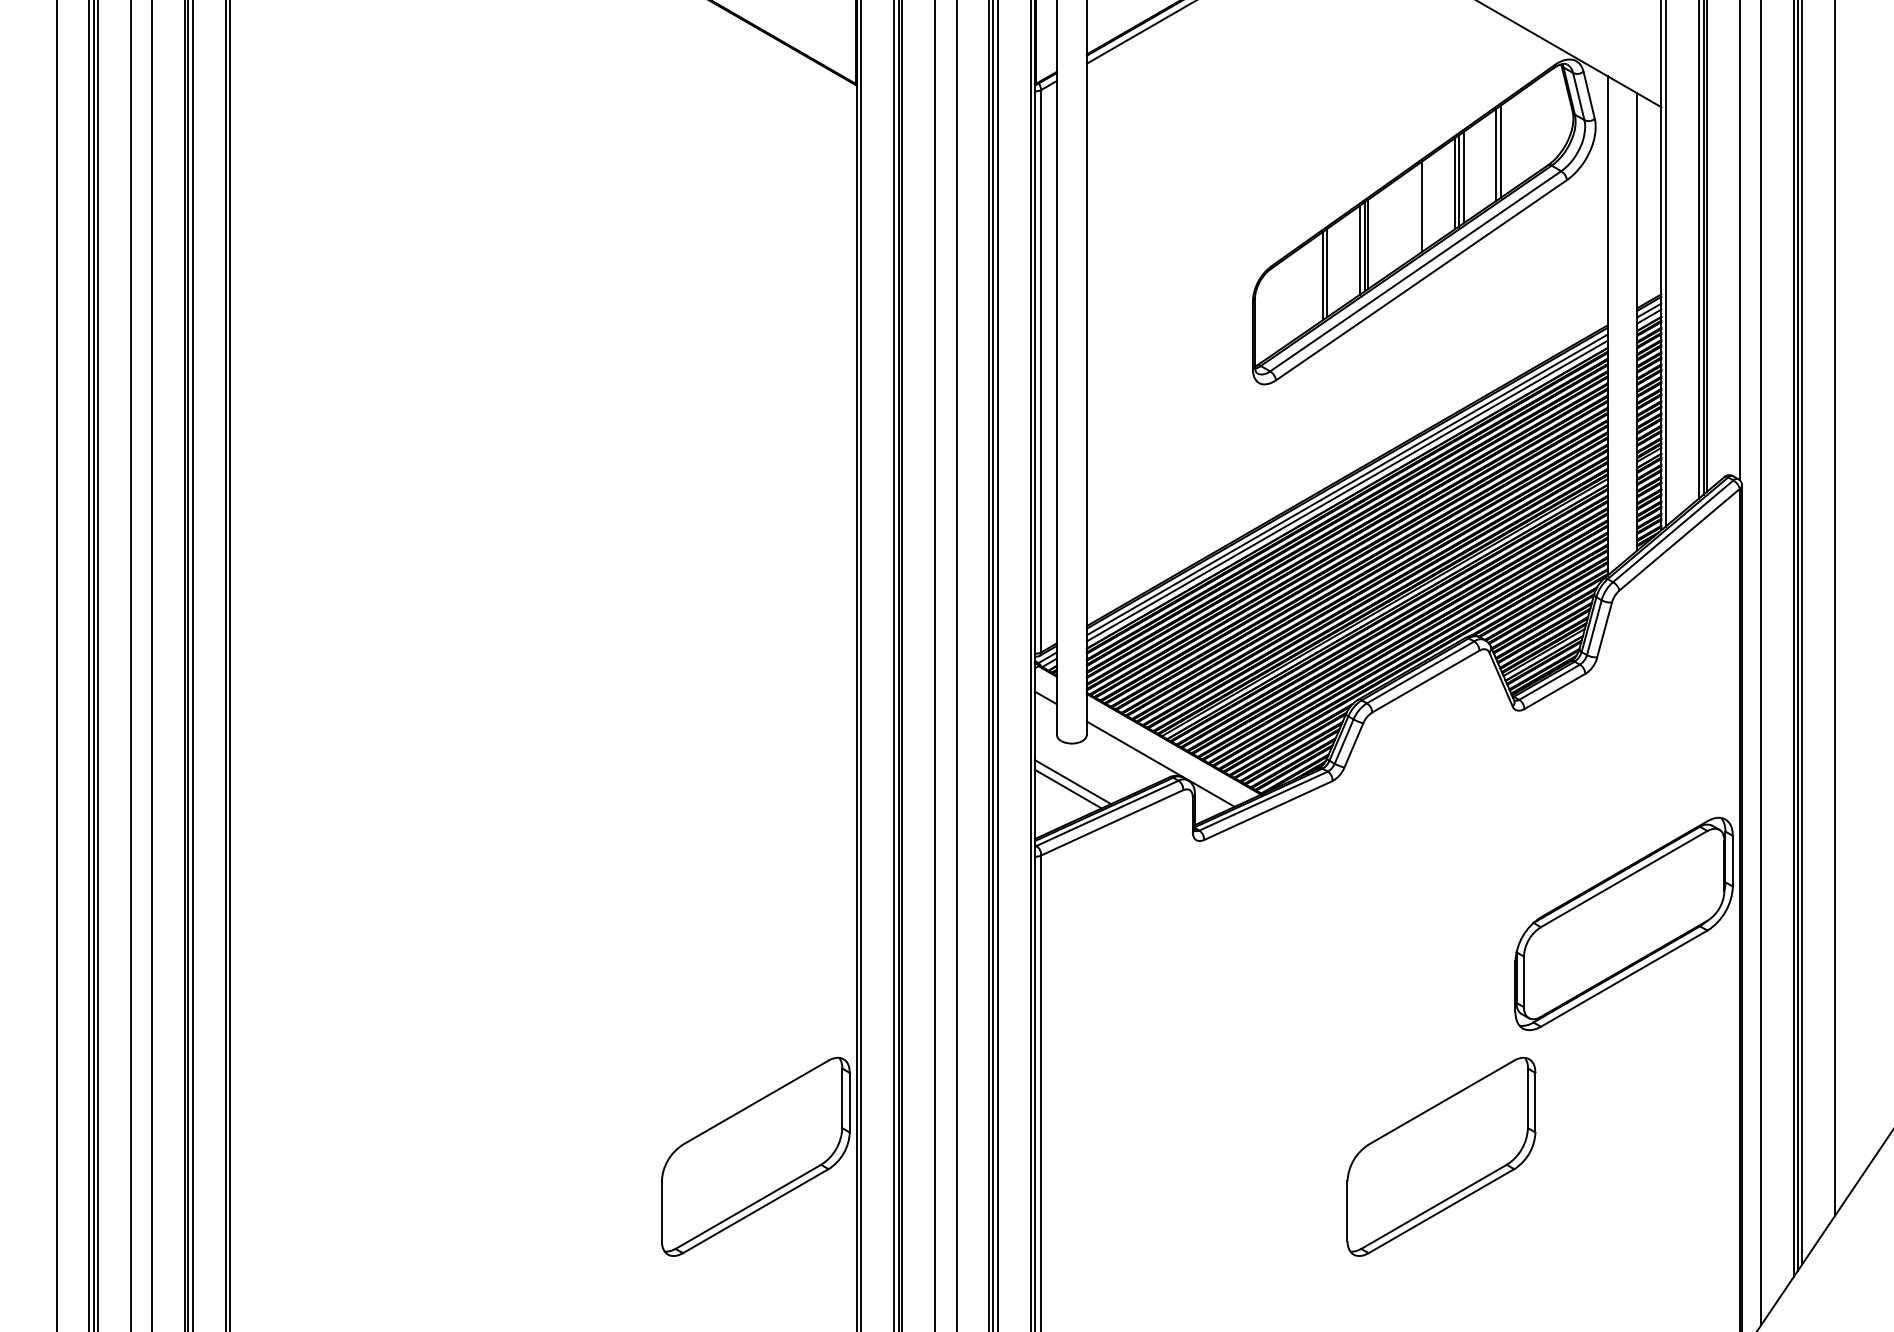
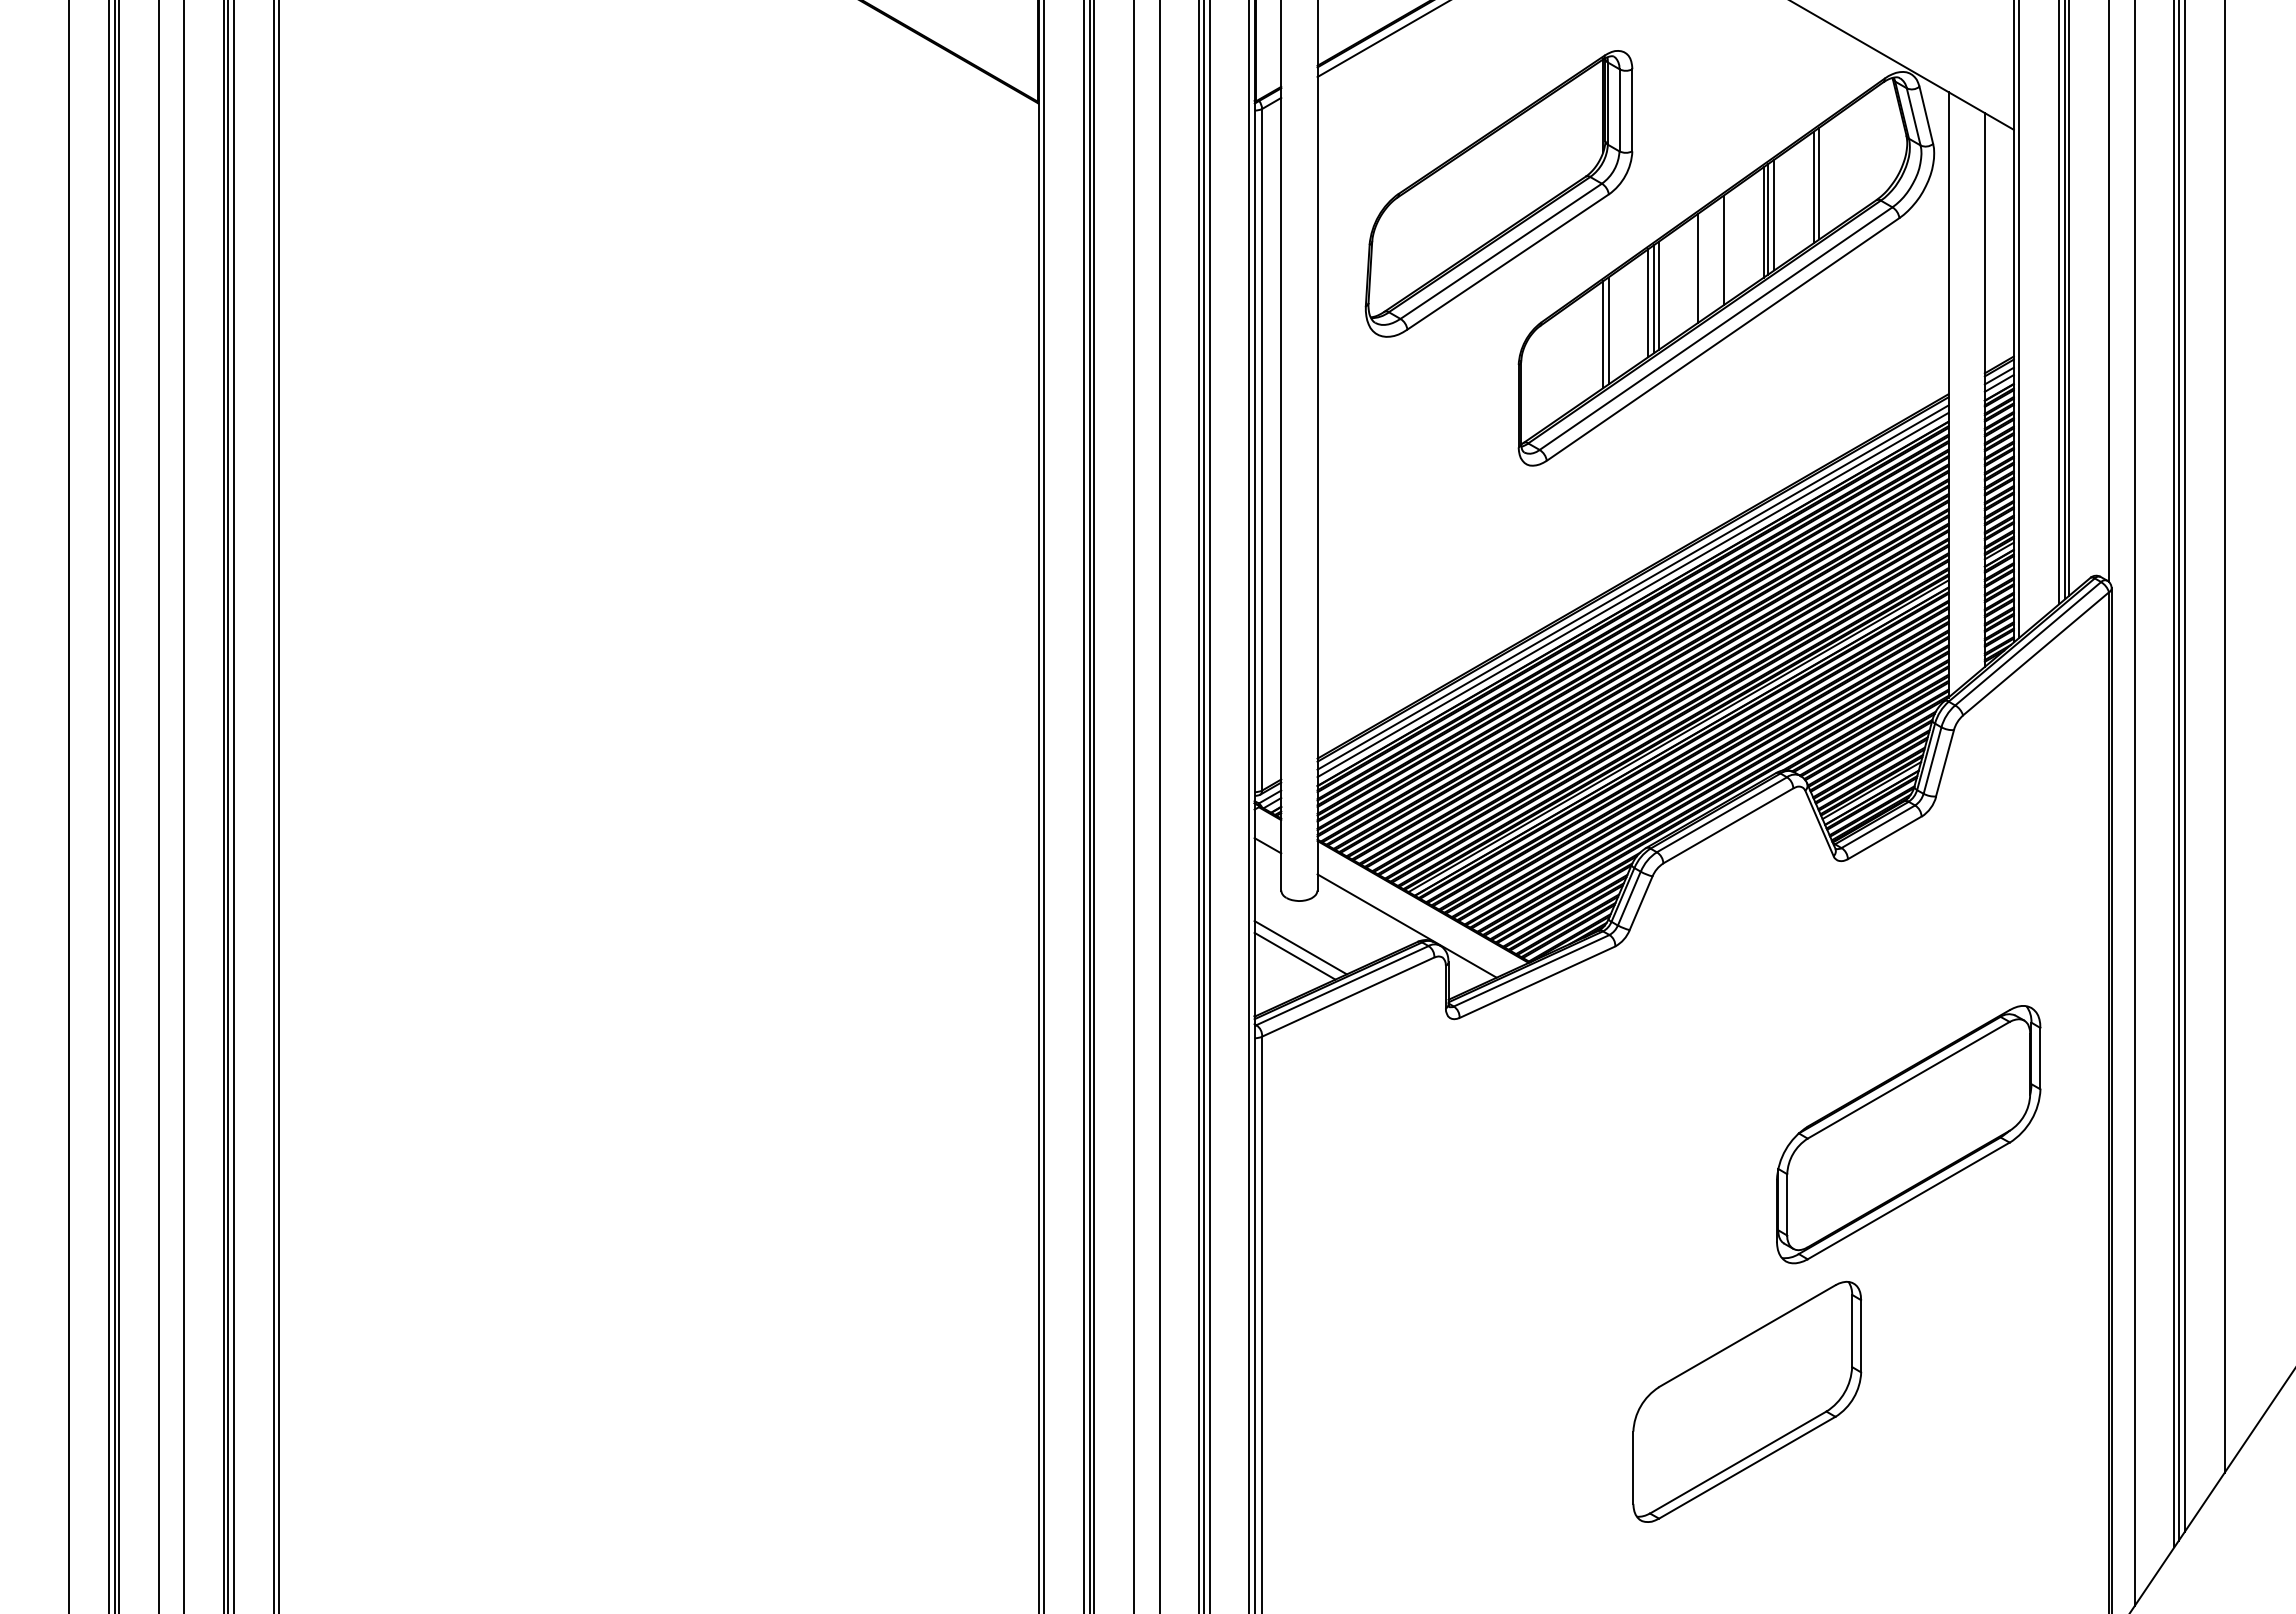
part: (1236, 159) -> (1498, 193), added
line: (1401, 220) -> (1698, 267), added
part: (1623, 923) -> (1908, 1134), moved
part: (755, 1156) -> (916, 1401), removed

